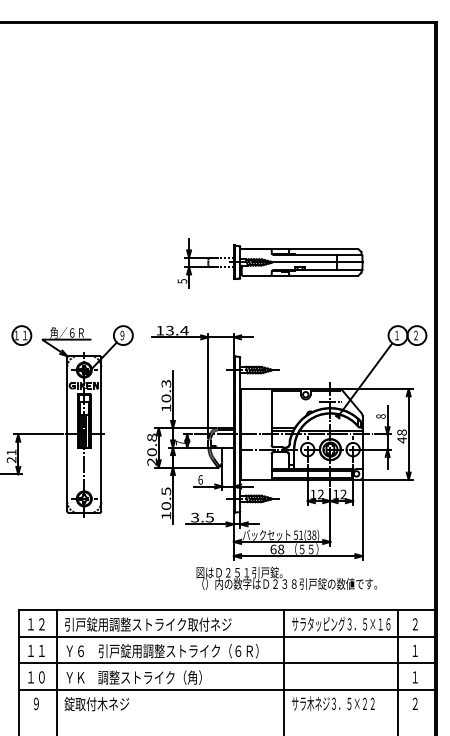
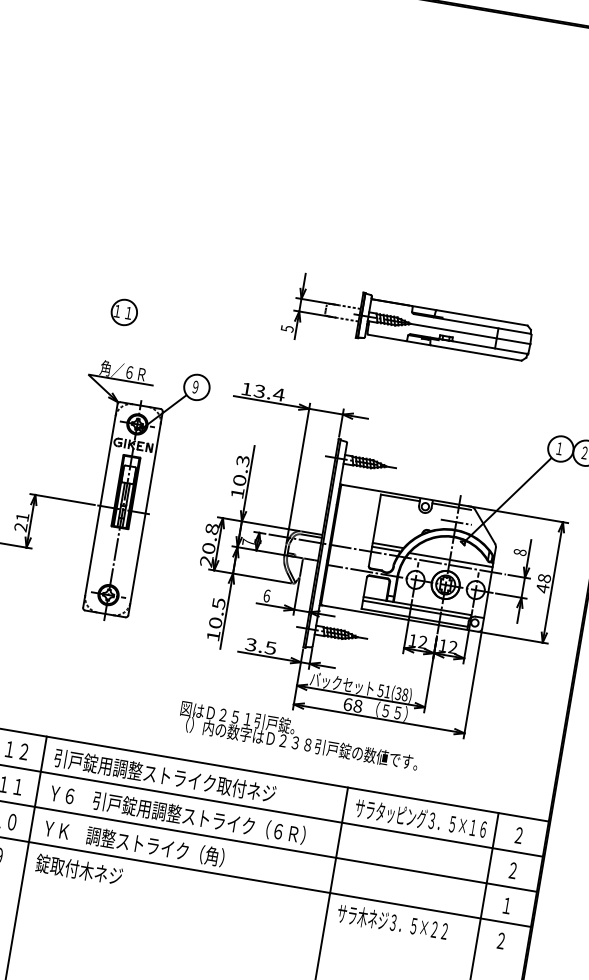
part: (21, 335) -> (123, 312), moved
text: (286, 577) -> (299, 734), moved
text: (414, 649) -> (512, 868), １ -> ２

